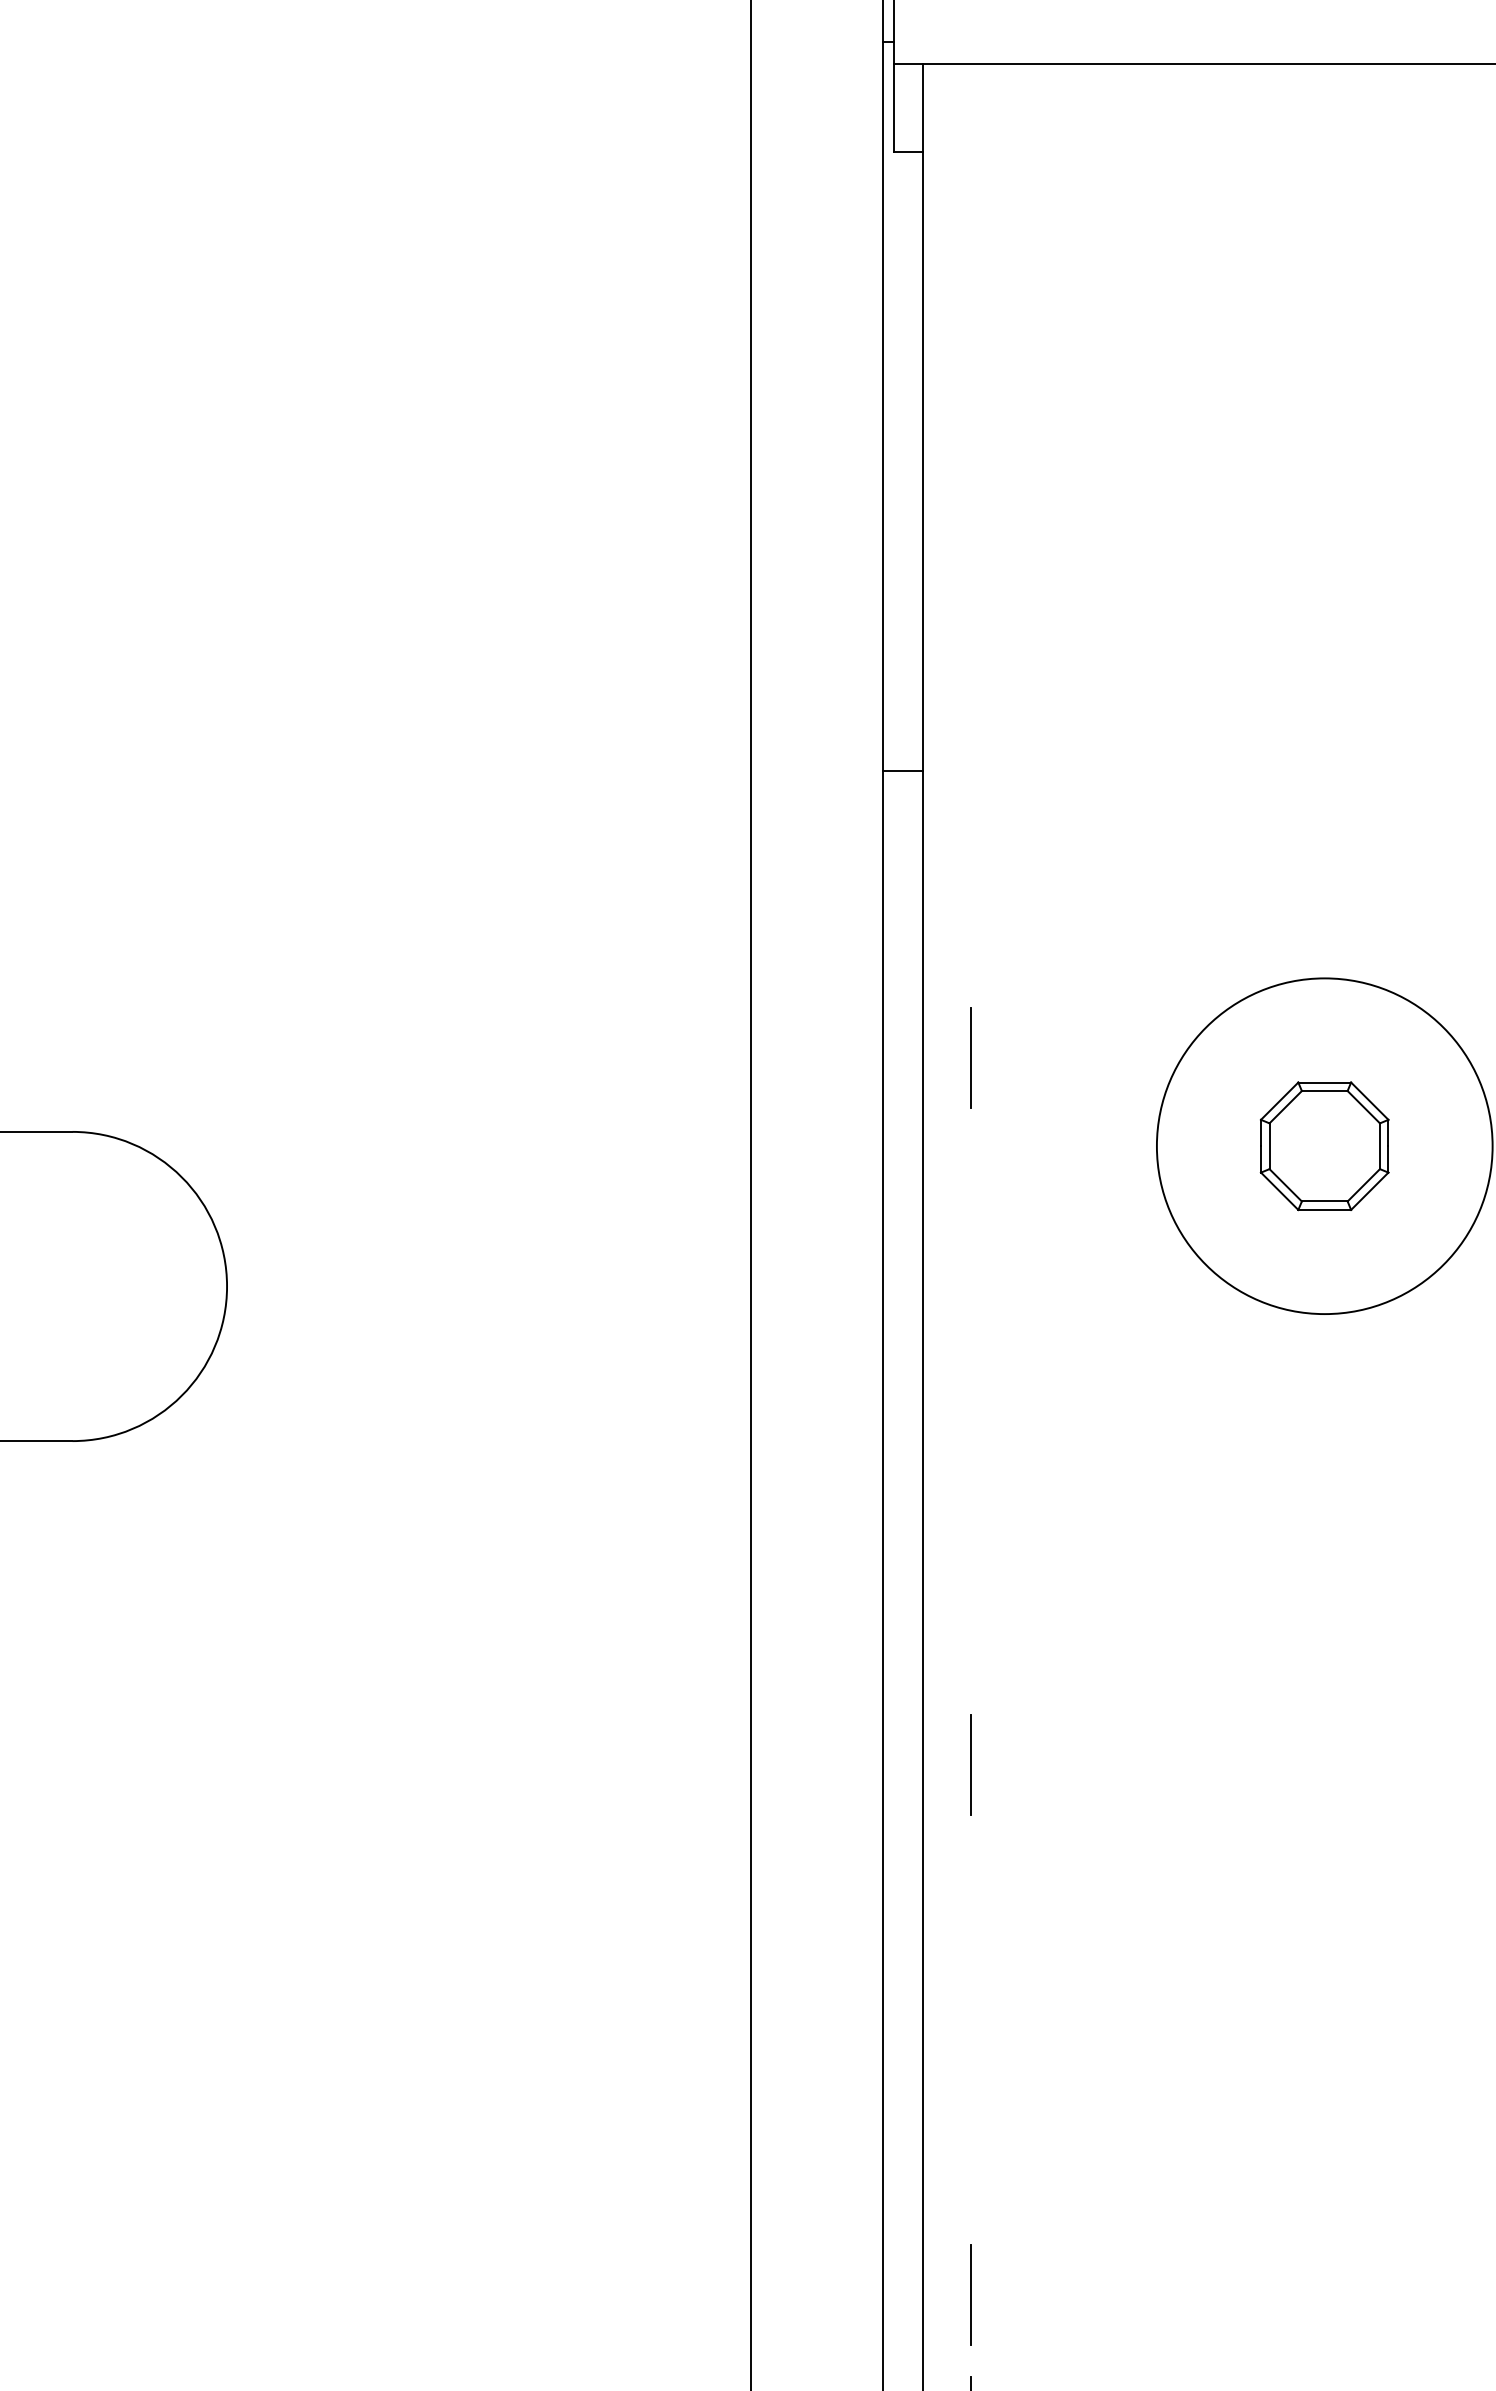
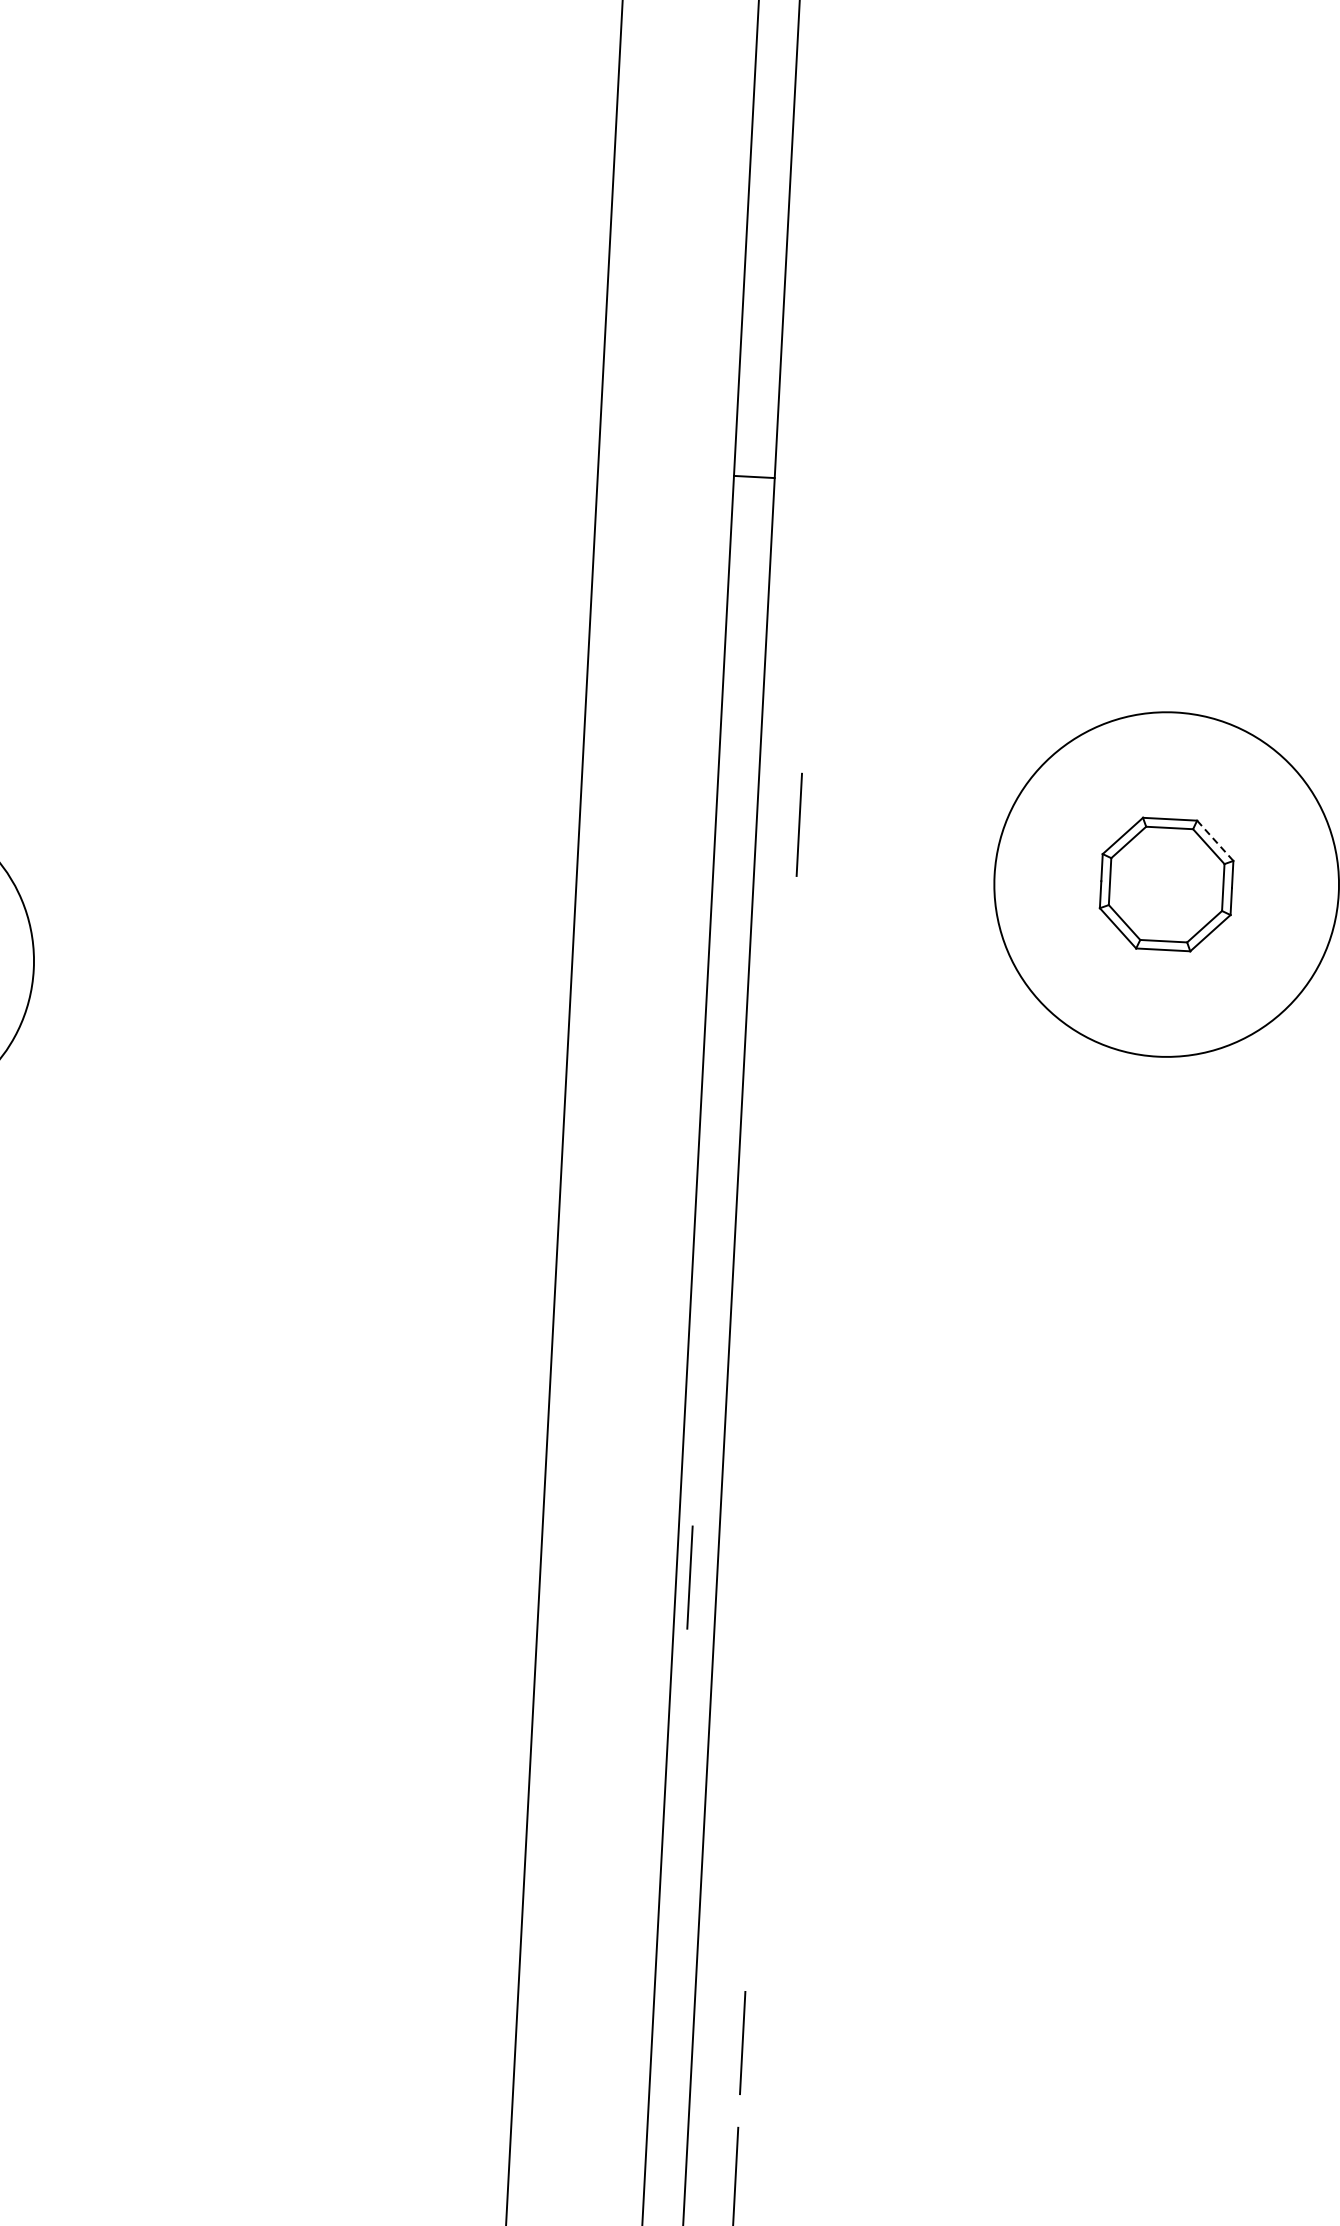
line: (970, 1057) -> (798, 824), moved
line: (1370, 1101) -> (1215, 841), solid -> dashed
line: (970, 1764) -> (689, 1577), moved

